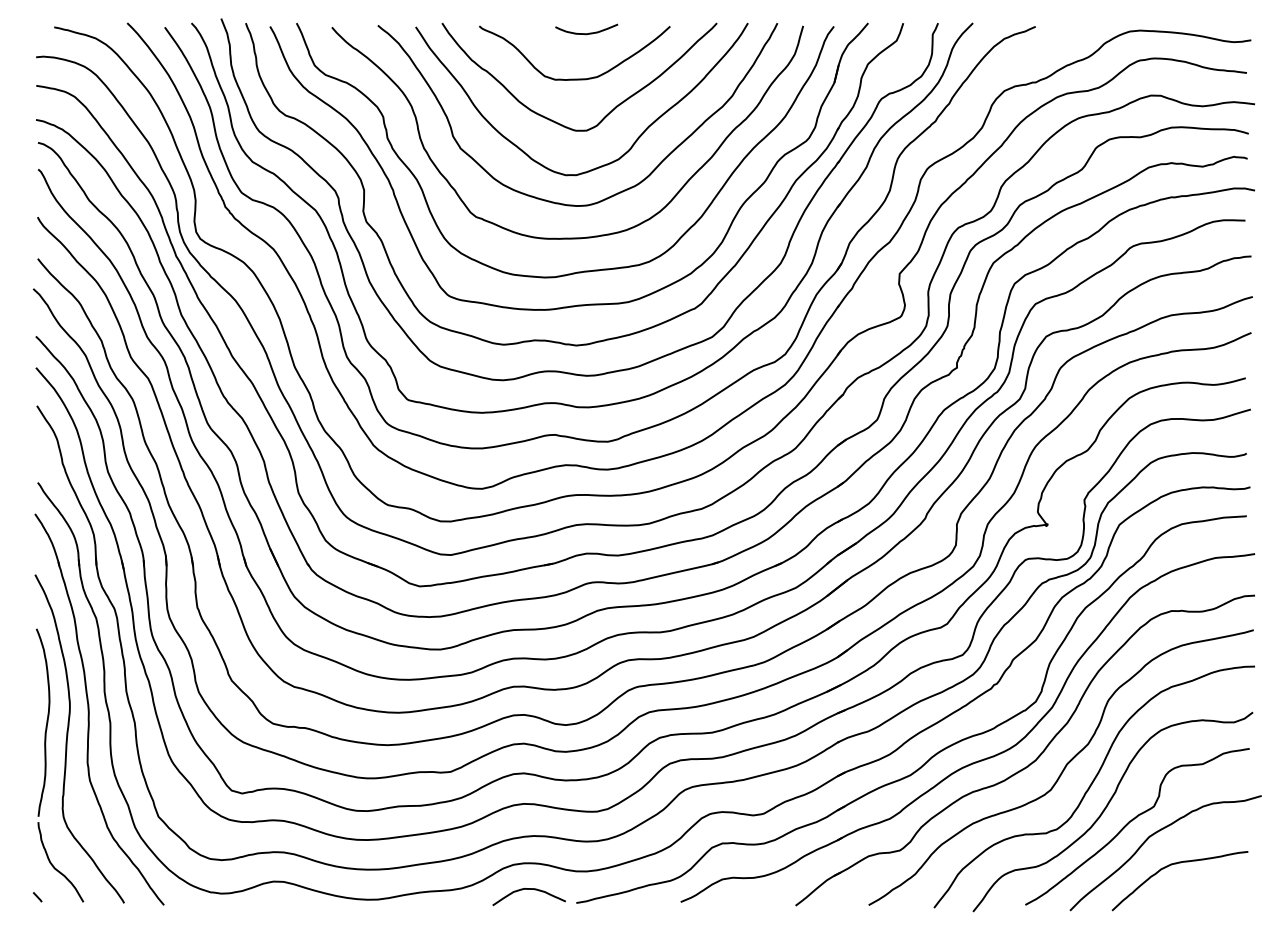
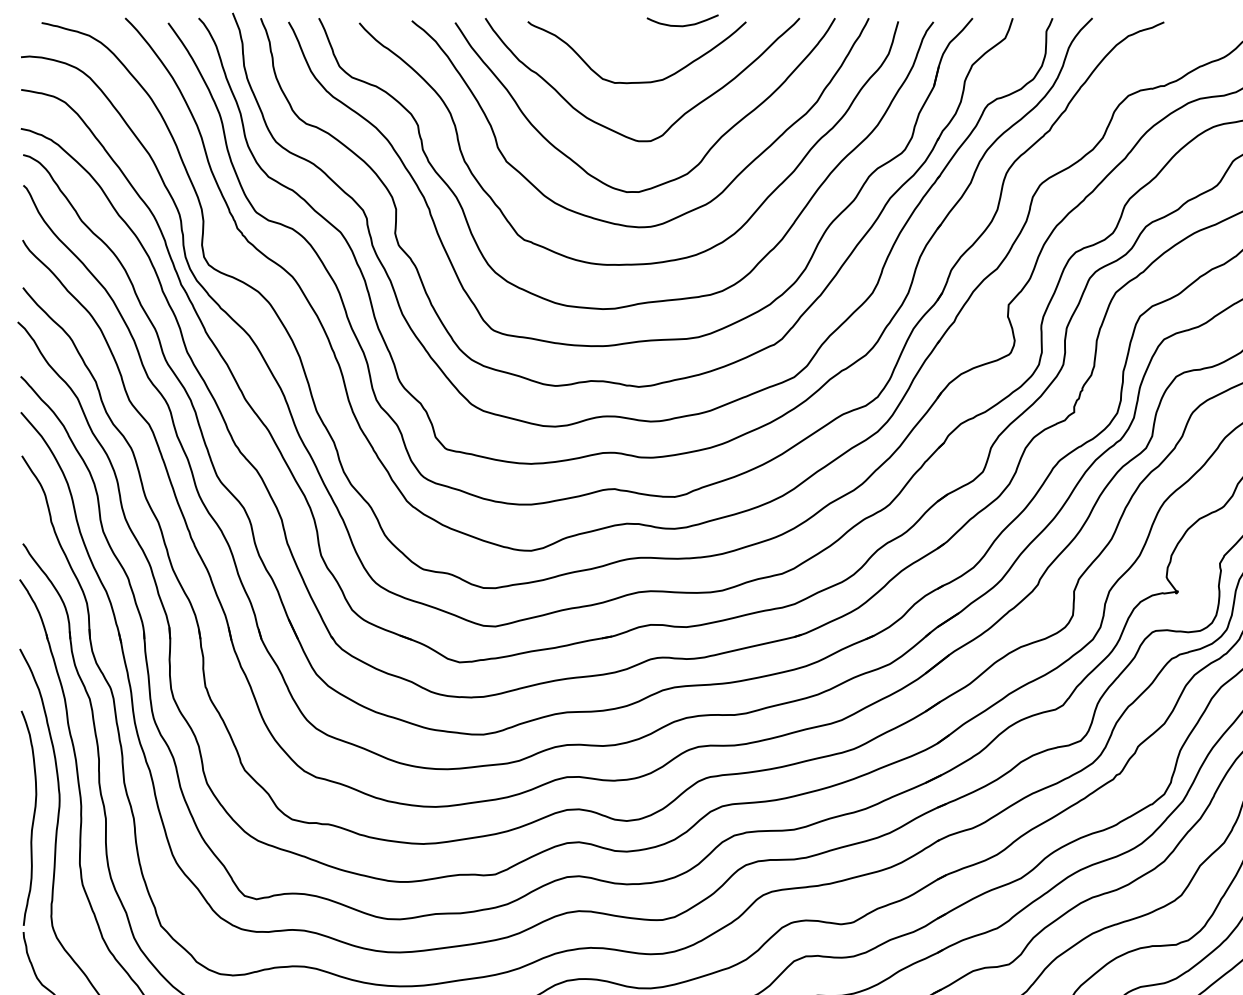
curve: (586, 33) -> (682, 25), moved

